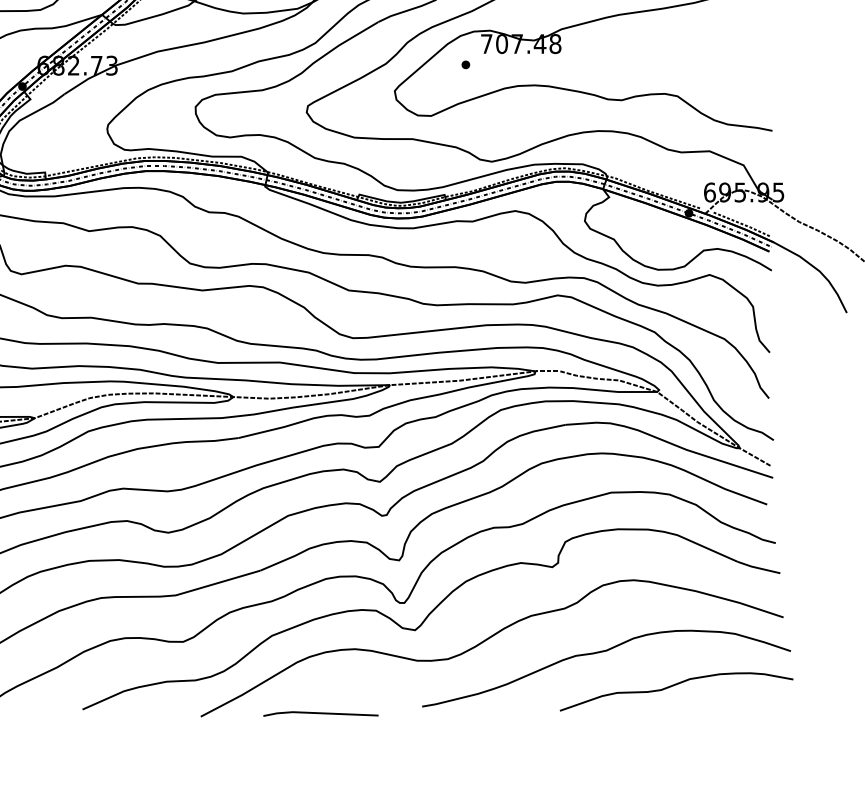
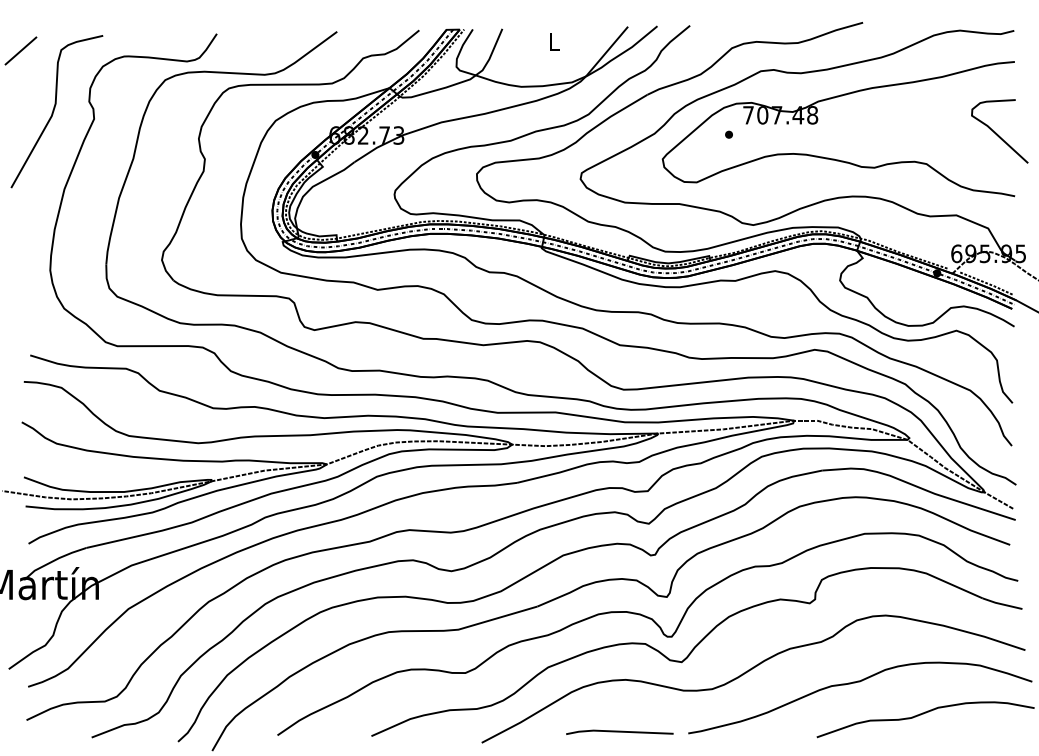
curve: (753, 63) -> (997, 133), added
line: (320, 713) -> (619, 731), moved

